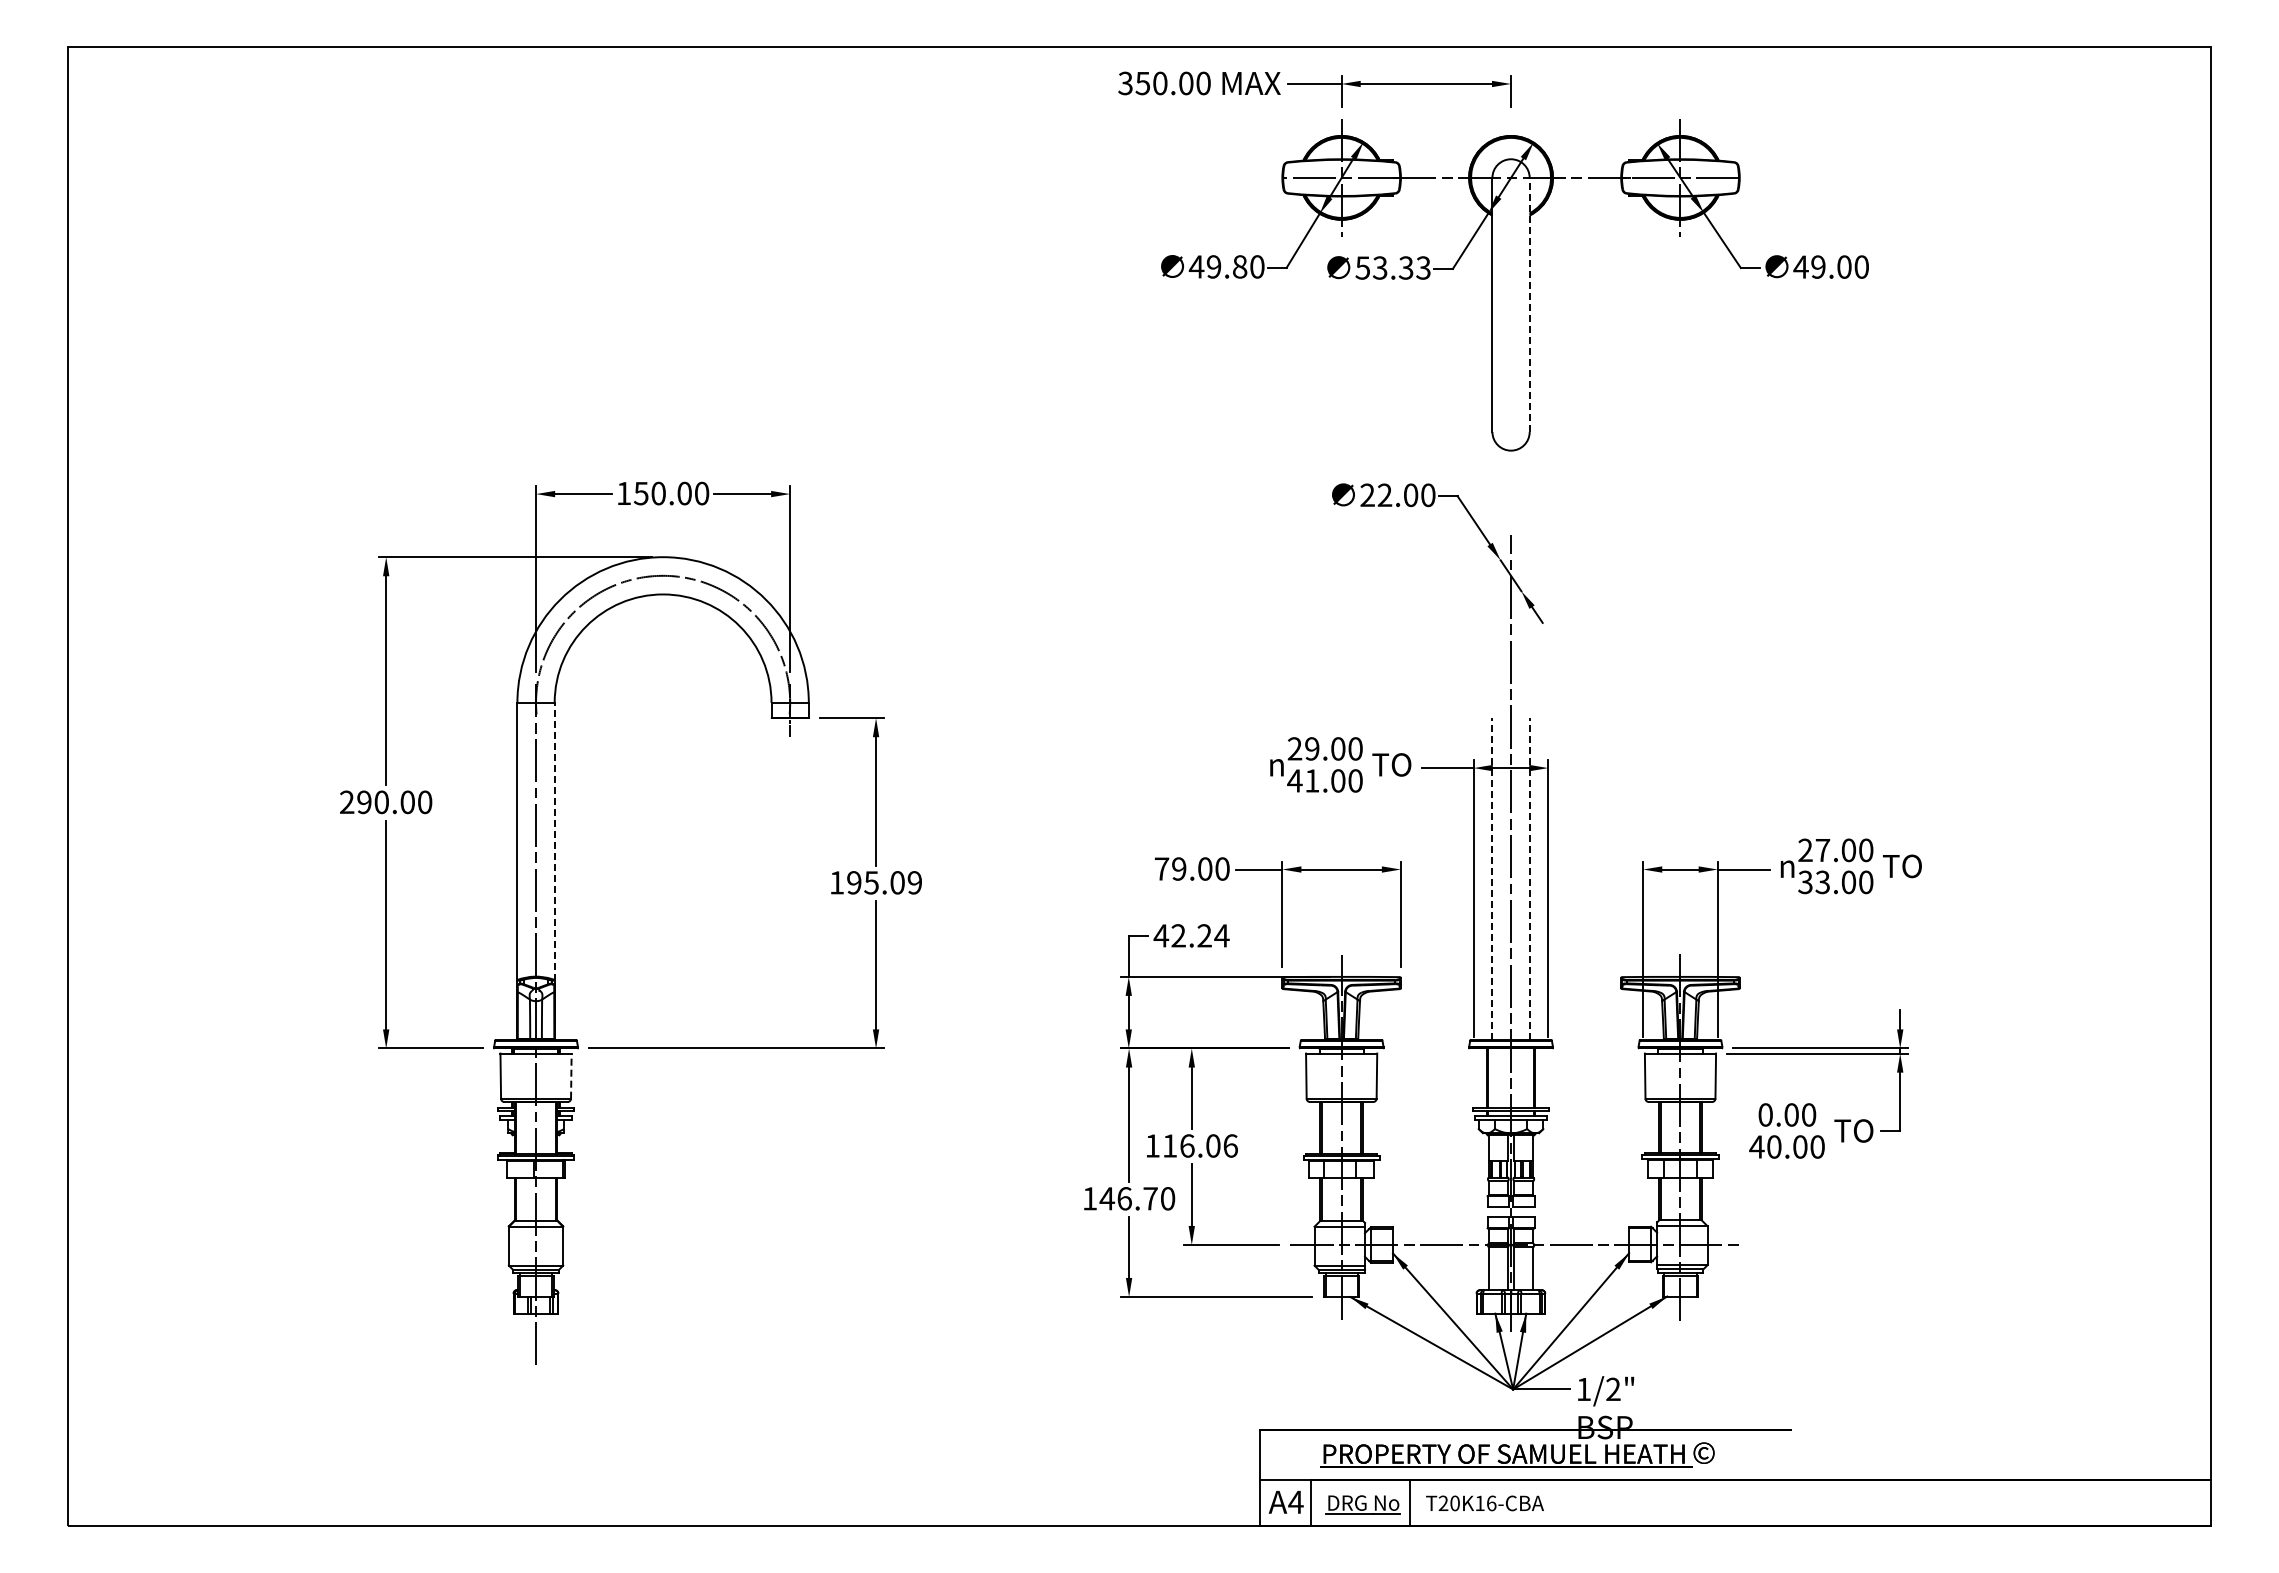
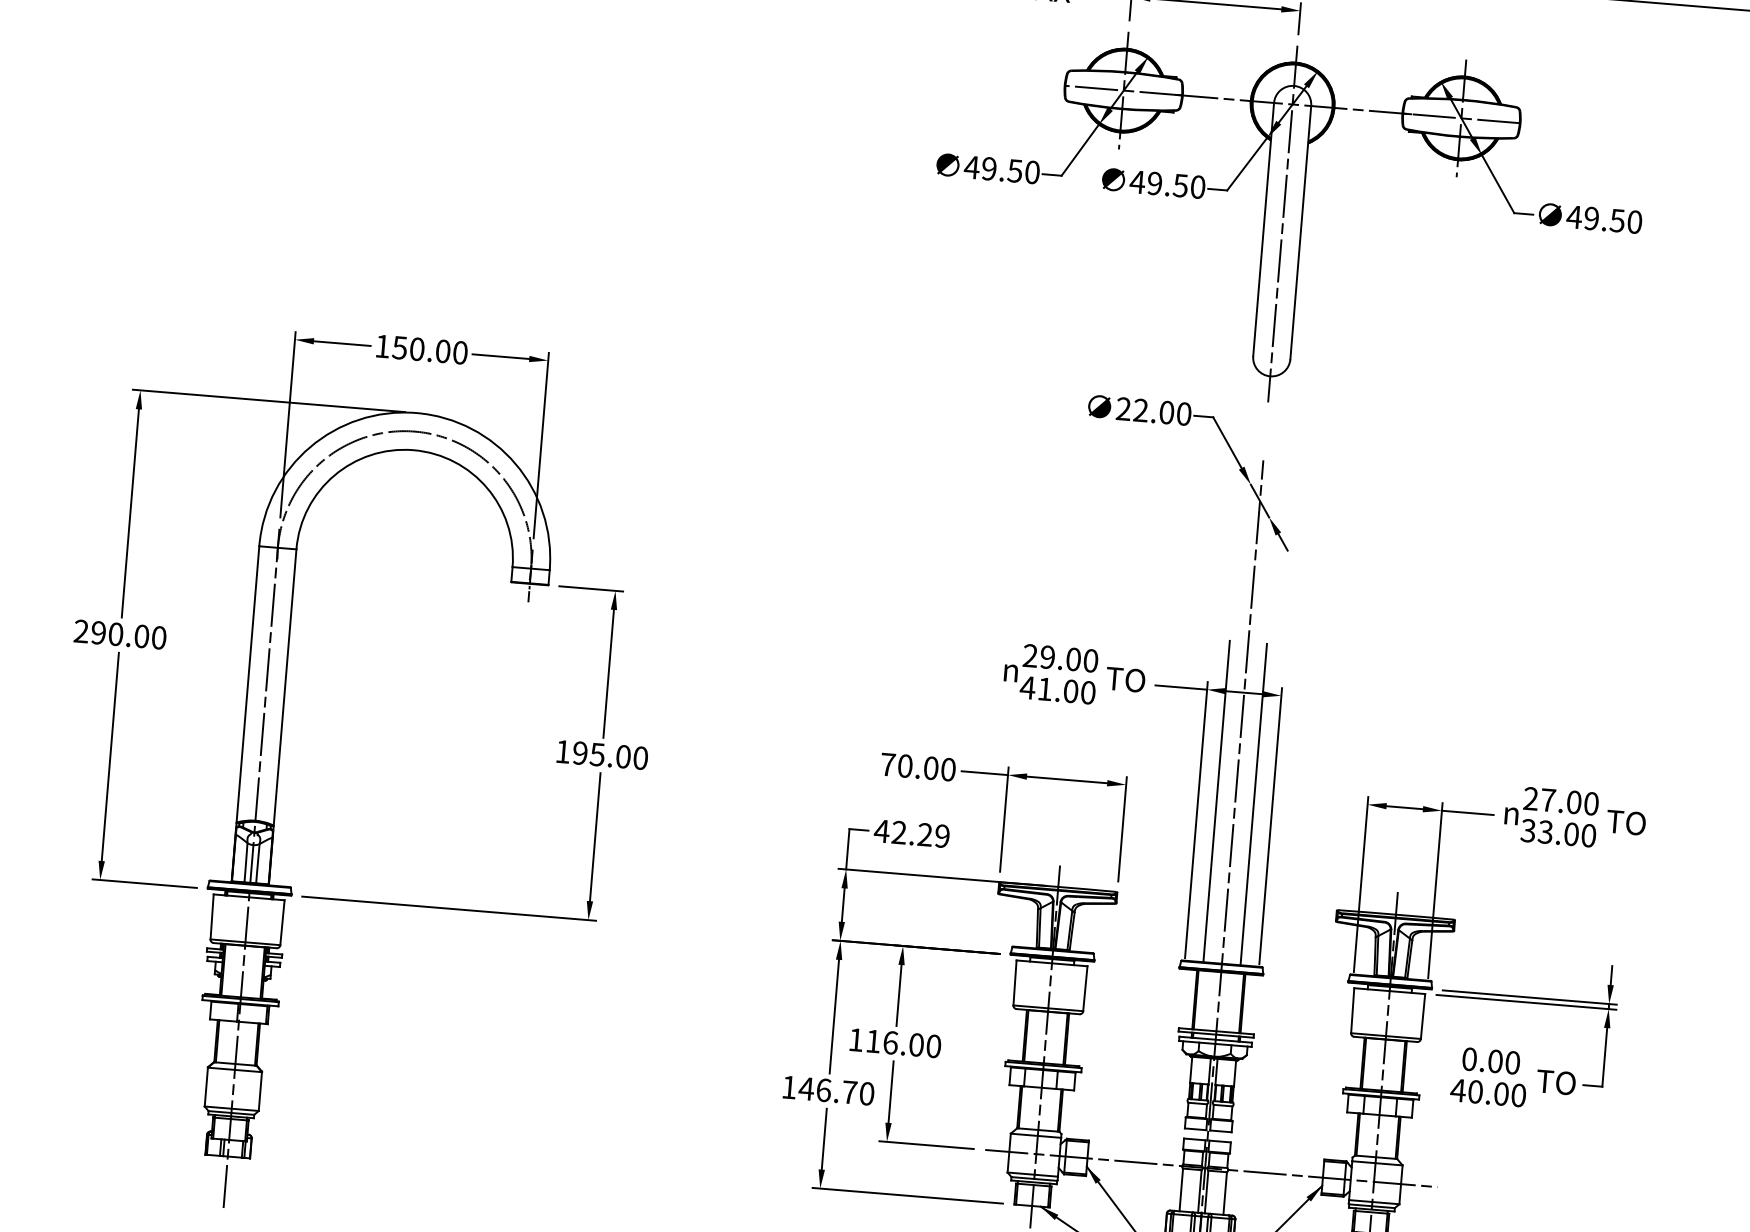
text: (1239, 266) -> (1014, 170), 49.80 -> 49.50
text: (1844, 266) -> (1617, 220), 49.00 -> 49.50
text: (1392, 267) -> (1167, 184), 53.33 -> 49.50
line: (1511, 297) -> (1283, 223), added
line: (1529, 304) -> (1300, 232), dashed -> solid
line: (554, 841) -> (284, 687), dashed -> solid
text: (1179, 868) -> (905, 765), 79.00 -> 70.00
line: (1492, 878) -> (1216, 801), dashed -> solid
line: (1529, 878) -> (1253, 804), dashed -> solid
text: (914, 882) -> (640, 757), 195.09 -> 195.00
text: (1221, 935) -> (941, 835), 42.24 -> 42.29
line: (571, 1076) -> (282, 923), dashed -> solid
text: (1230, 1145) -> (933, 1045), 116.06 -> 116.00

